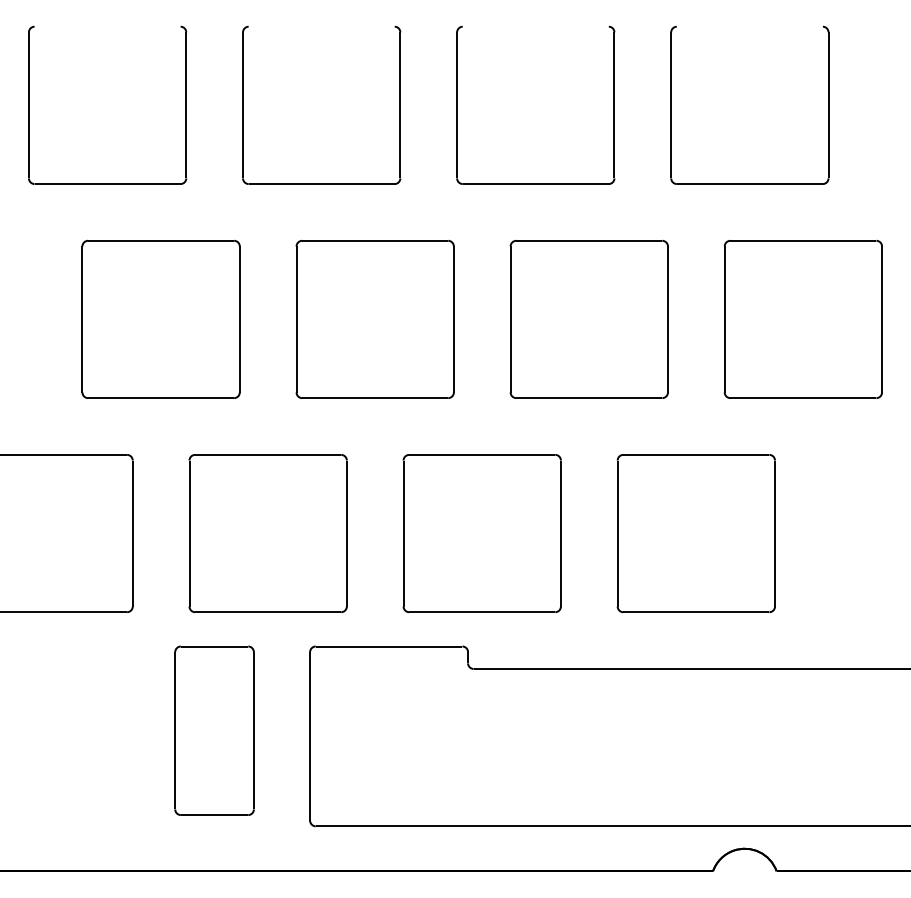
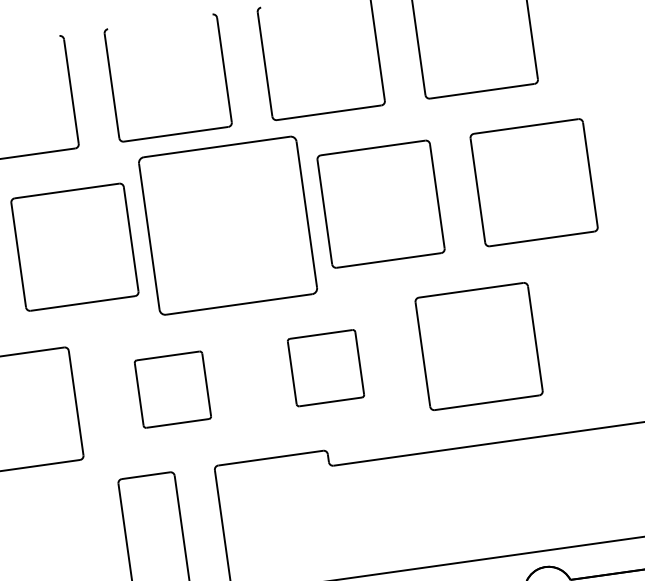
part: (374, 319) -> (227, 225), size x1.4
part: (267, 533) -> (172, 389), size x0.6
part: (481, 533) -> (325, 368), size x0.6

